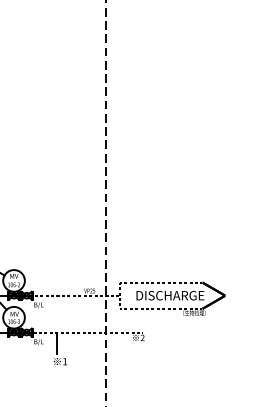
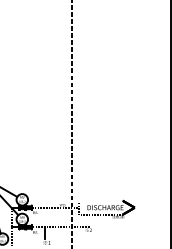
line: (160, 282) -> (100, 200), removed

